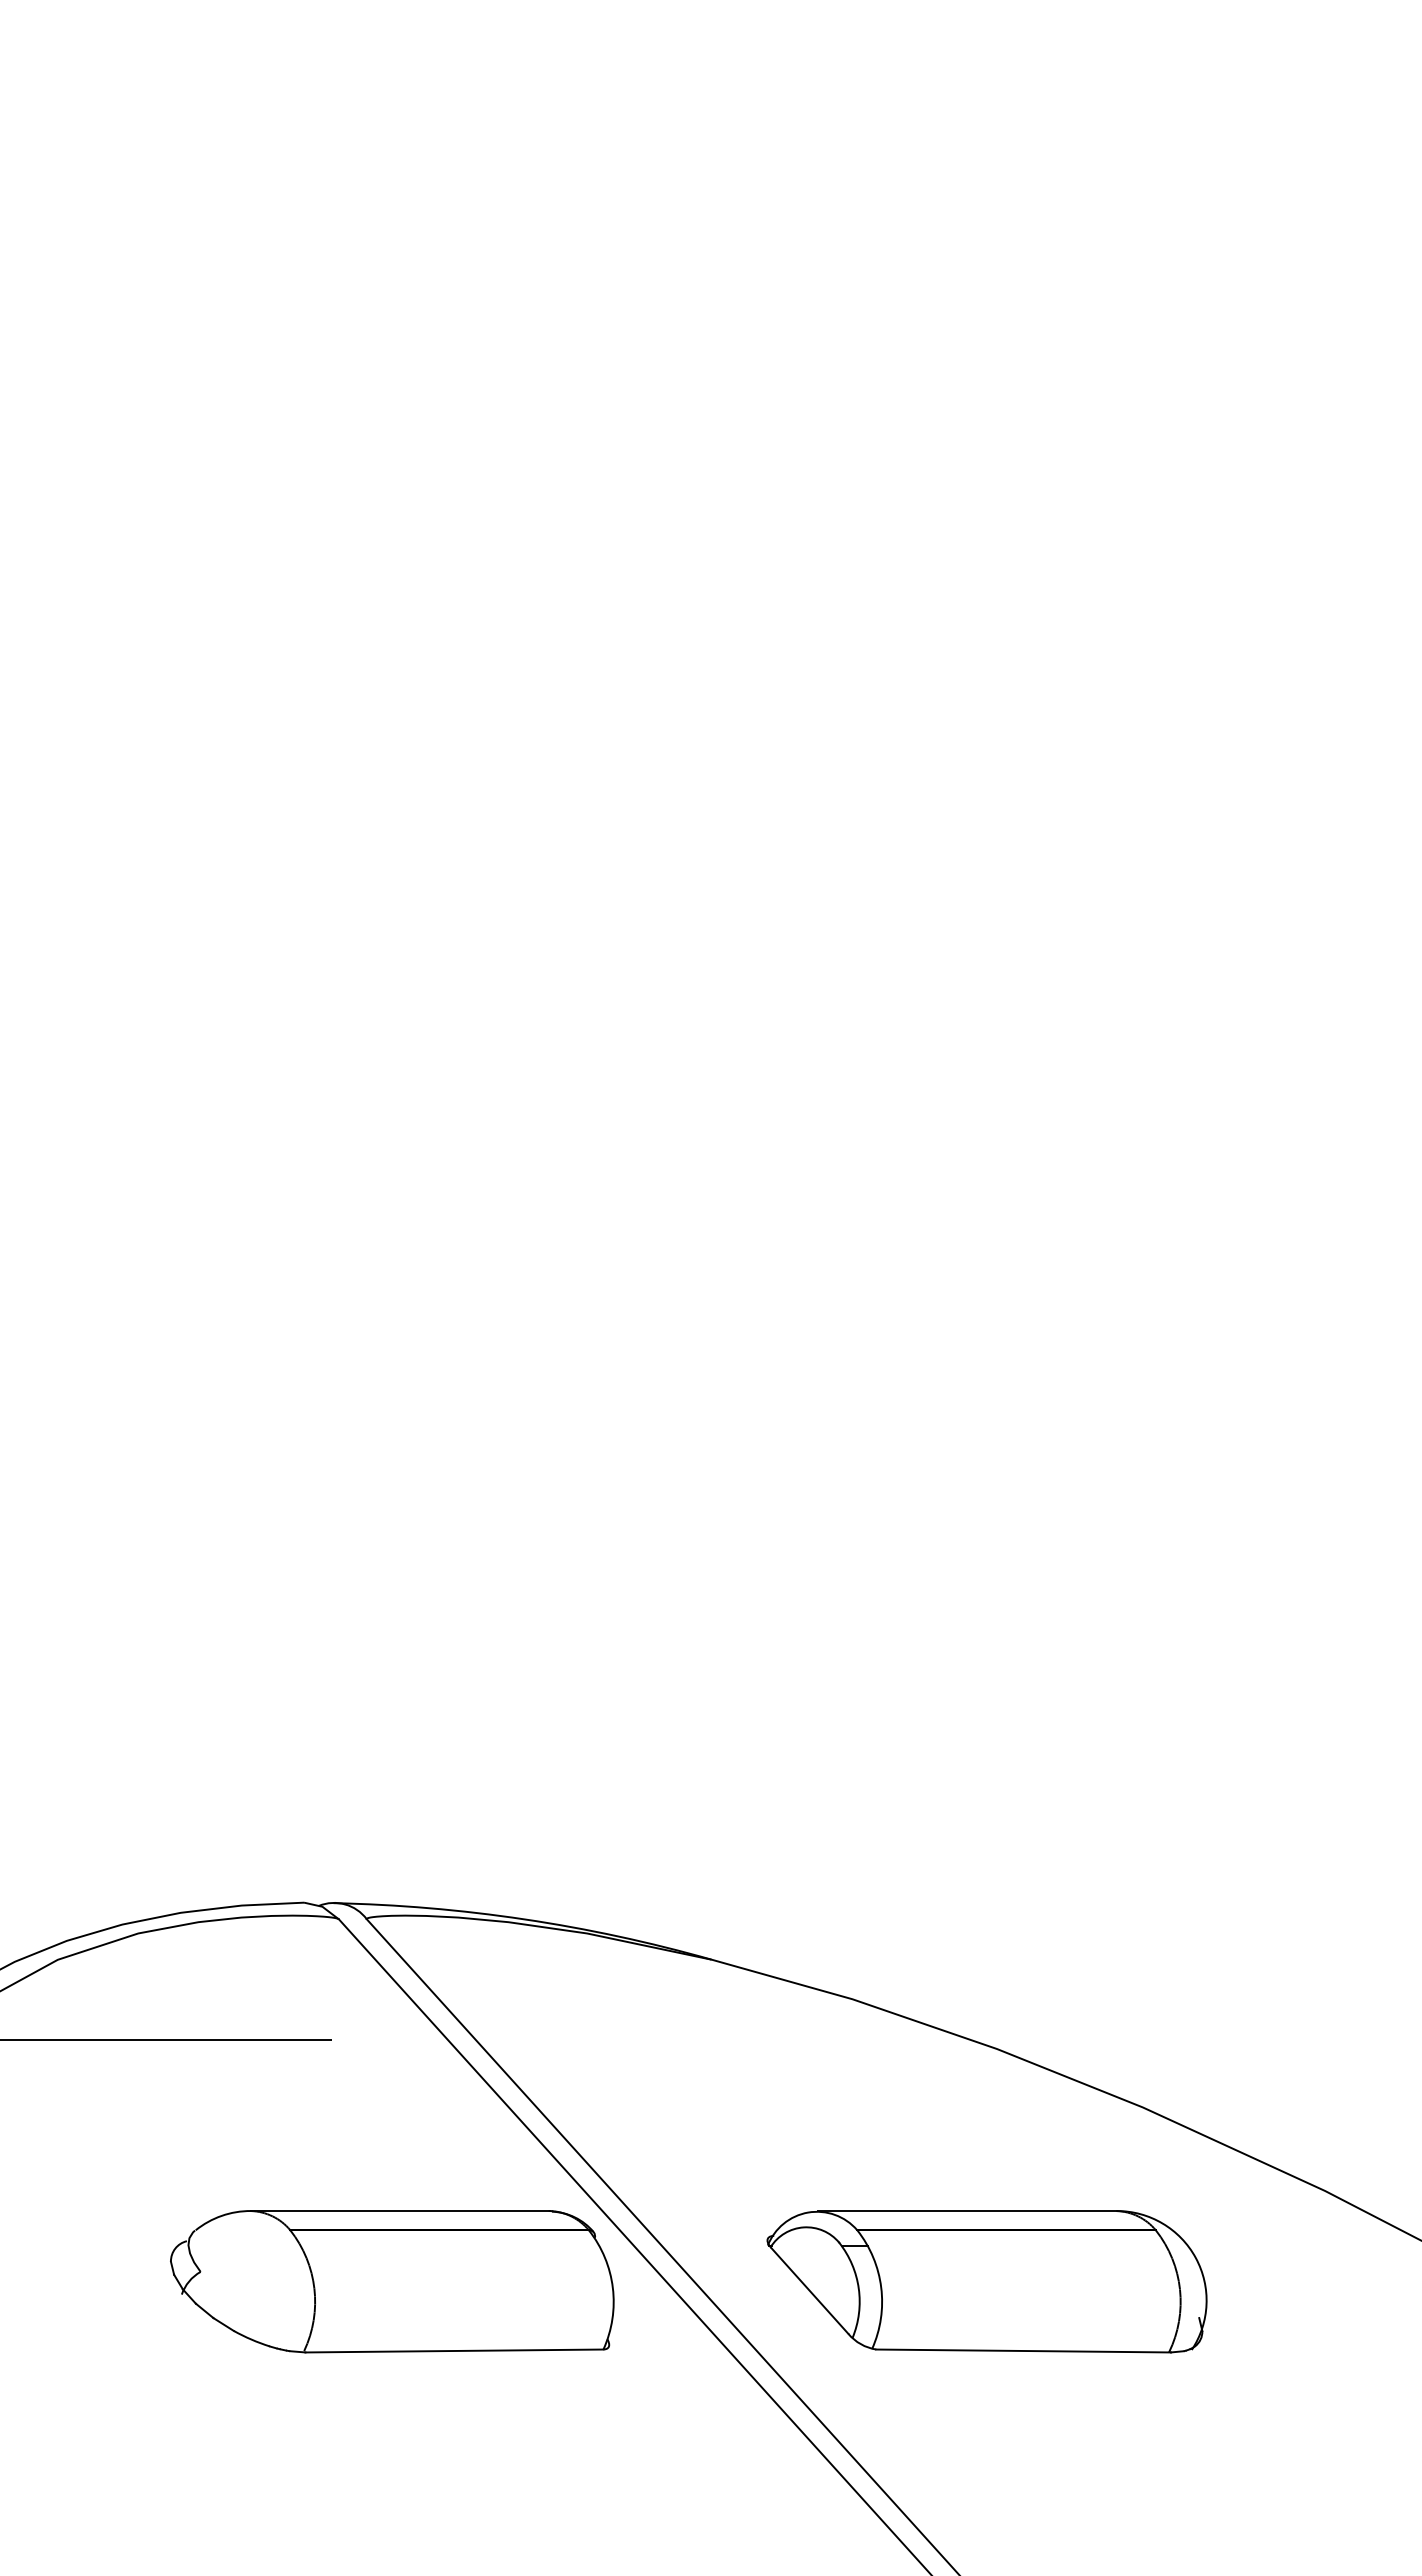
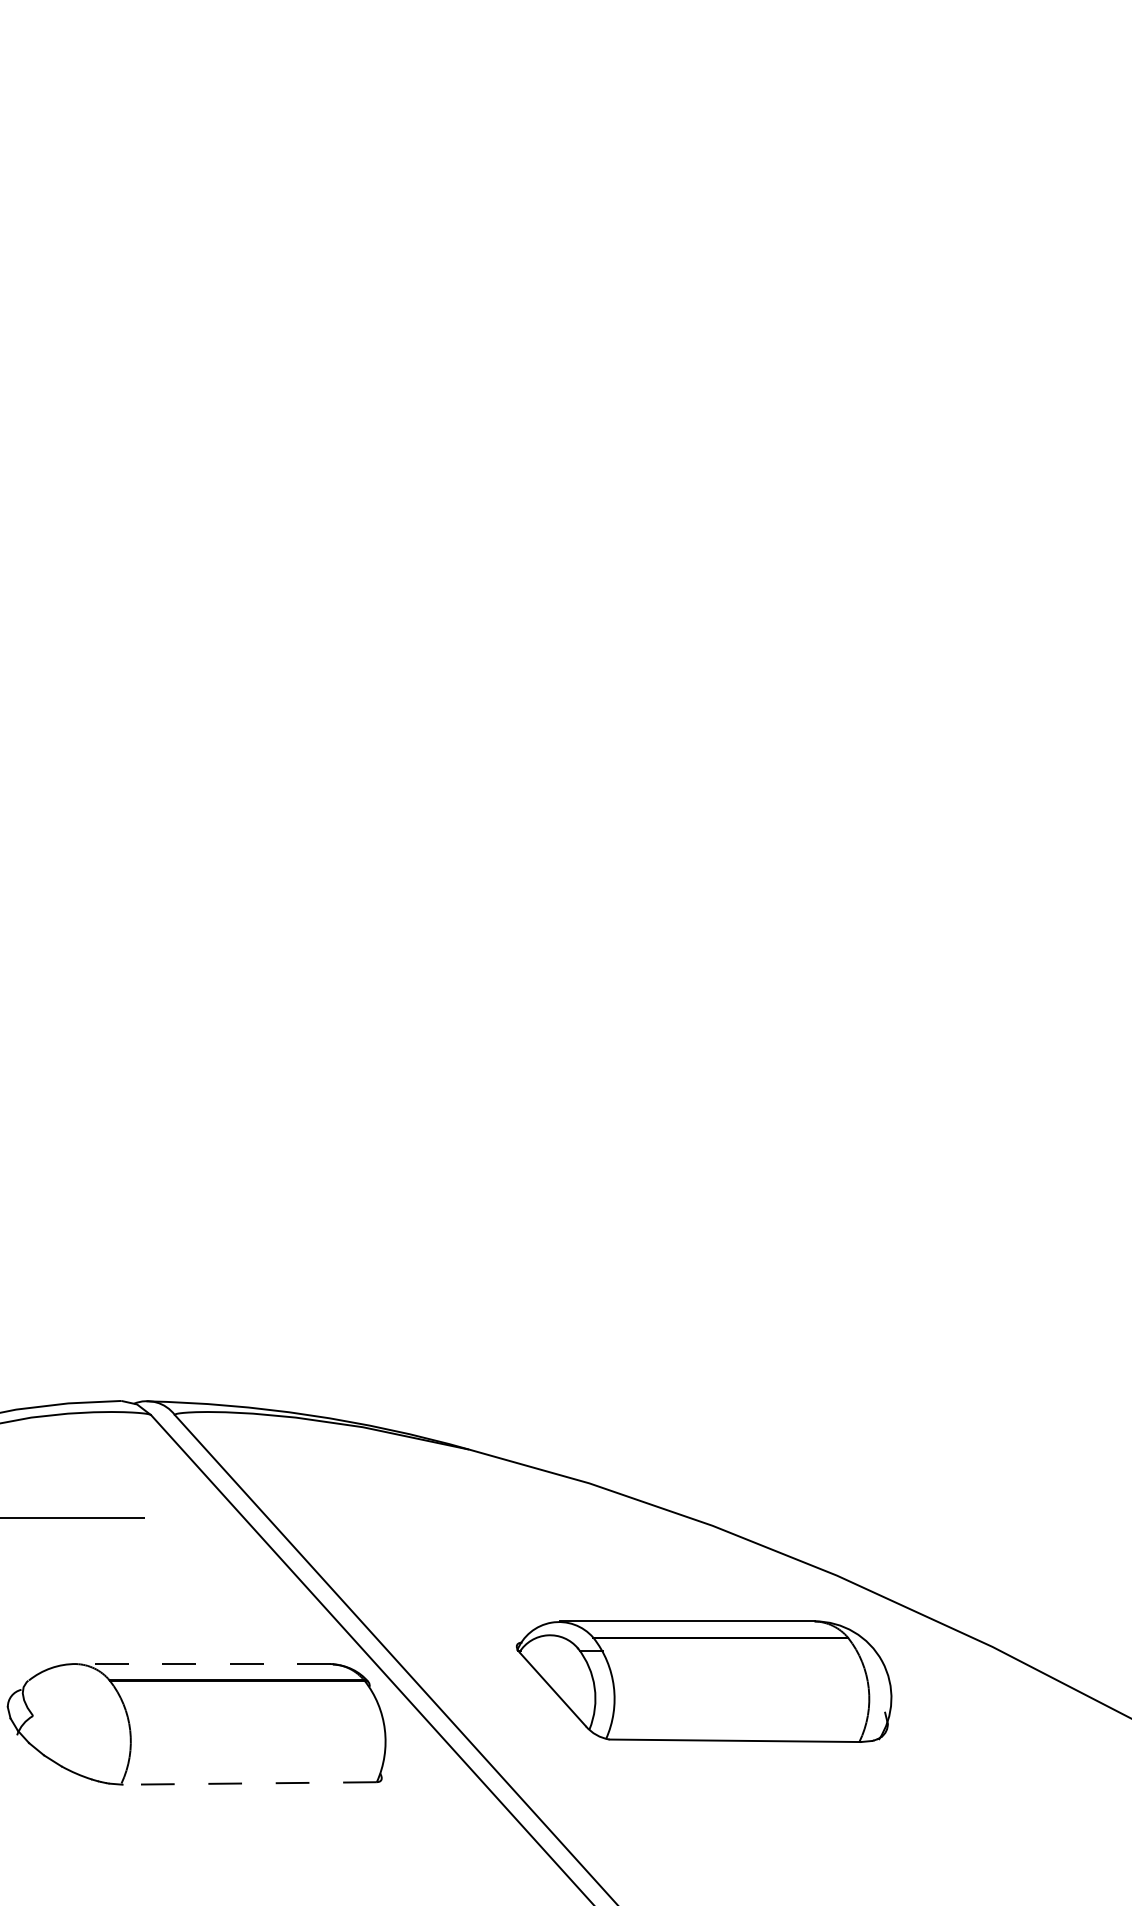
line: (399, 2211) -> (202, 1664), solid -> dashed
part: (986, 2281) -> (703, 1681), moved
line: (454, 2350) -> (249, 1783), solid -> dashed

